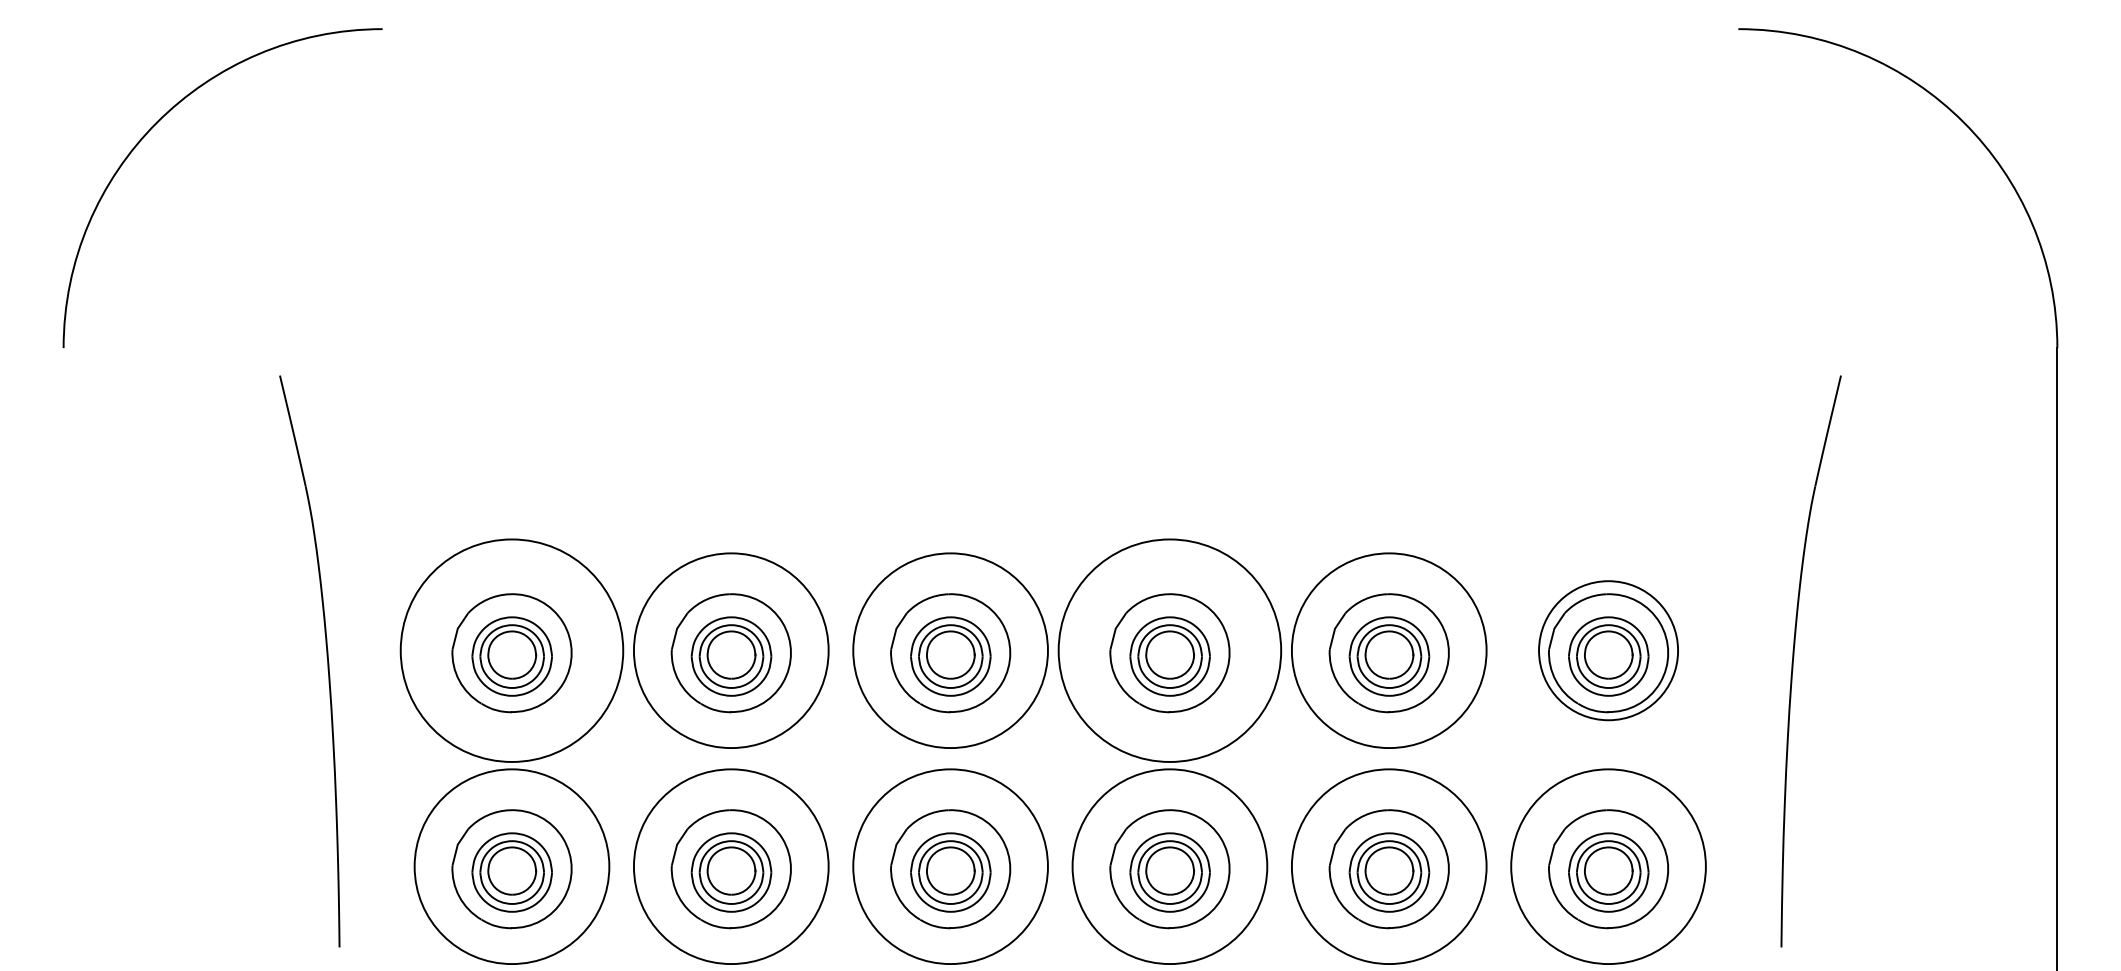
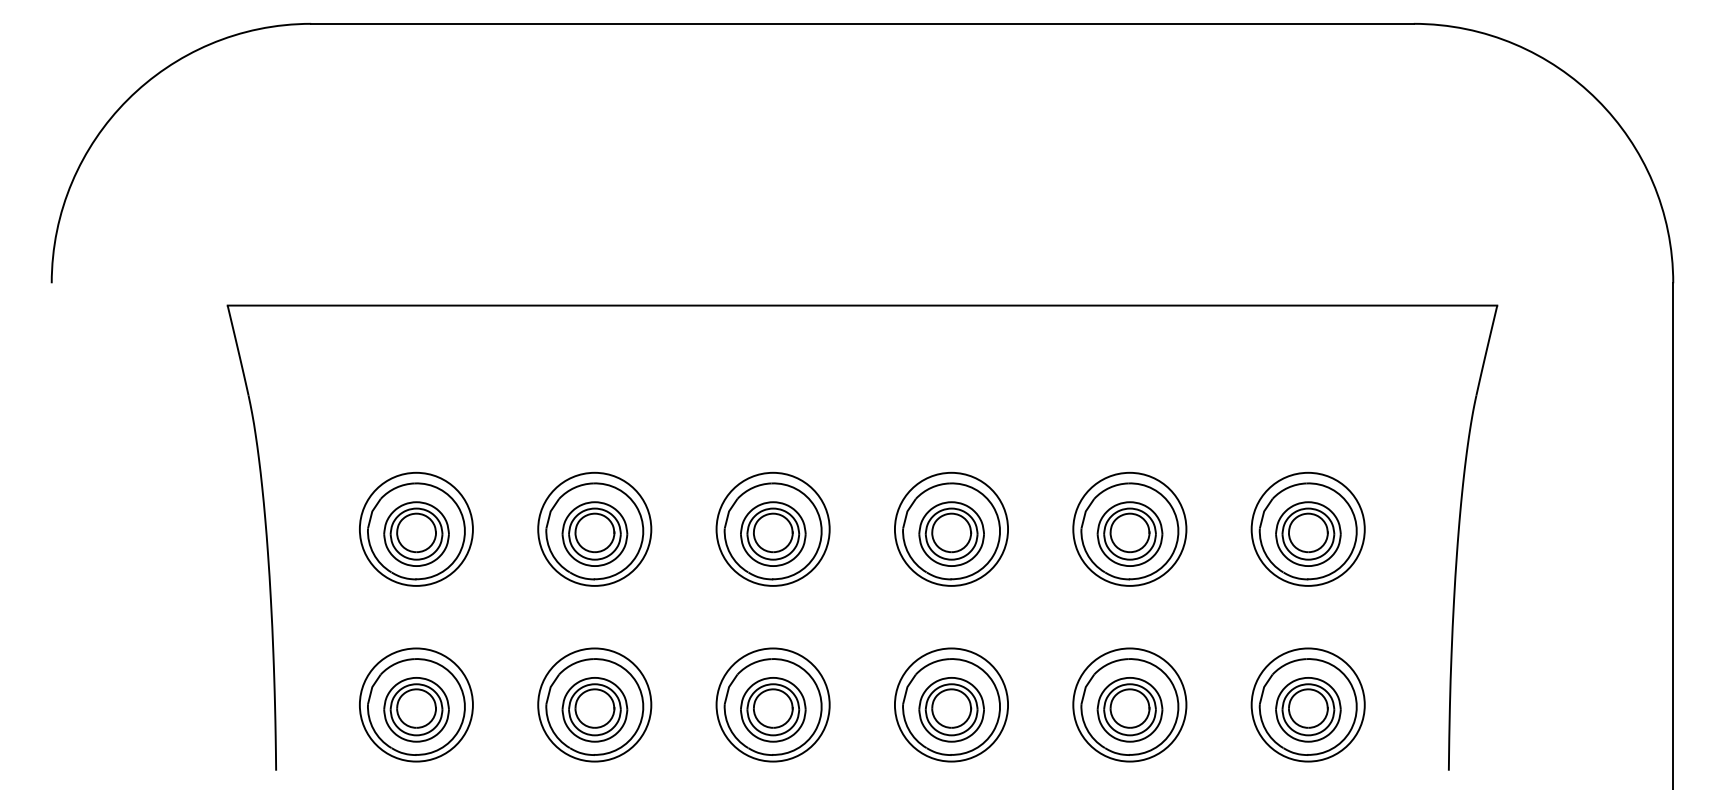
line: (1060, 29) -> (862, 24), added
line: (1060, 375) -> (862, 305), added
circle: (511, 650) -> (415, 529), size x0.62
circle: (730, 650) -> (594, 529), size x0.71
circle: (950, 650) -> (773, 529), size x0.71
circle: (1169, 650) -> (951, 529), size x0.62
circle: (1388, 650) -> (1129, 529), size x0.71
circle: (511, 866) -> (415, 704), size x0.71
circle: (730, 866) -> (594, 704), size x0.71
circle: (950, 866) -> (773, 704), size x0.71
circle: (1169, 866) -> (951, 704), size x0.71
circle: (1388, 866) -> (1129, 704), size x0.71
circle: (1608, 866) -> (1308, 704), size x0.71

